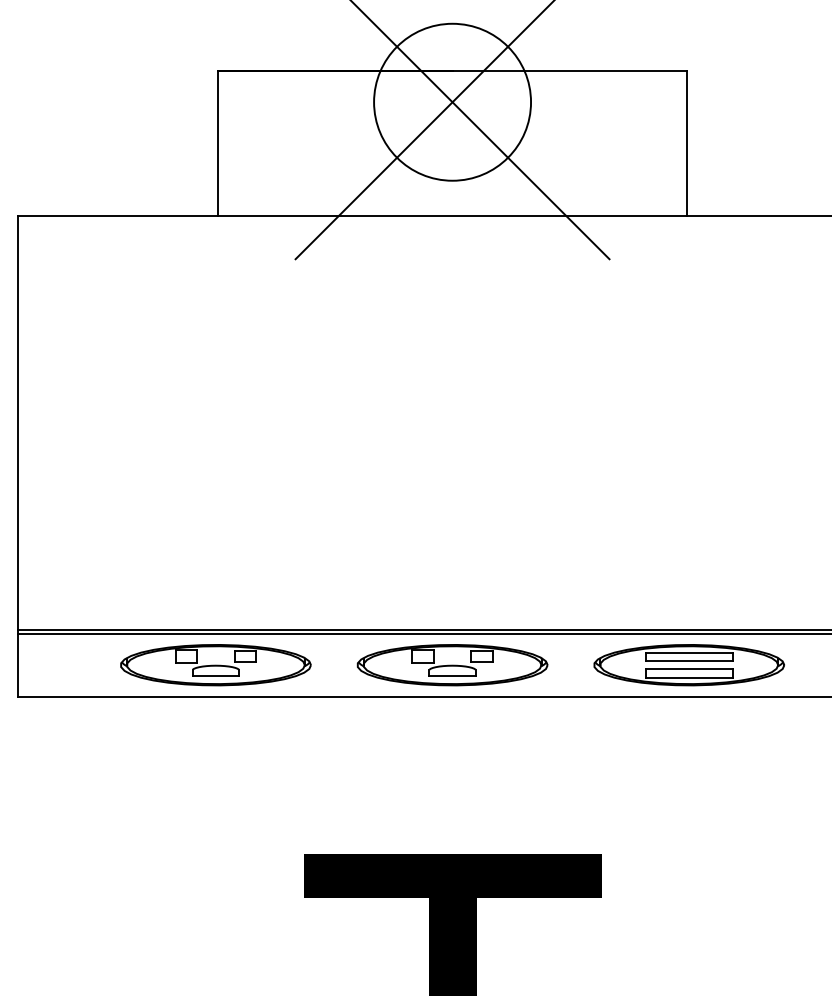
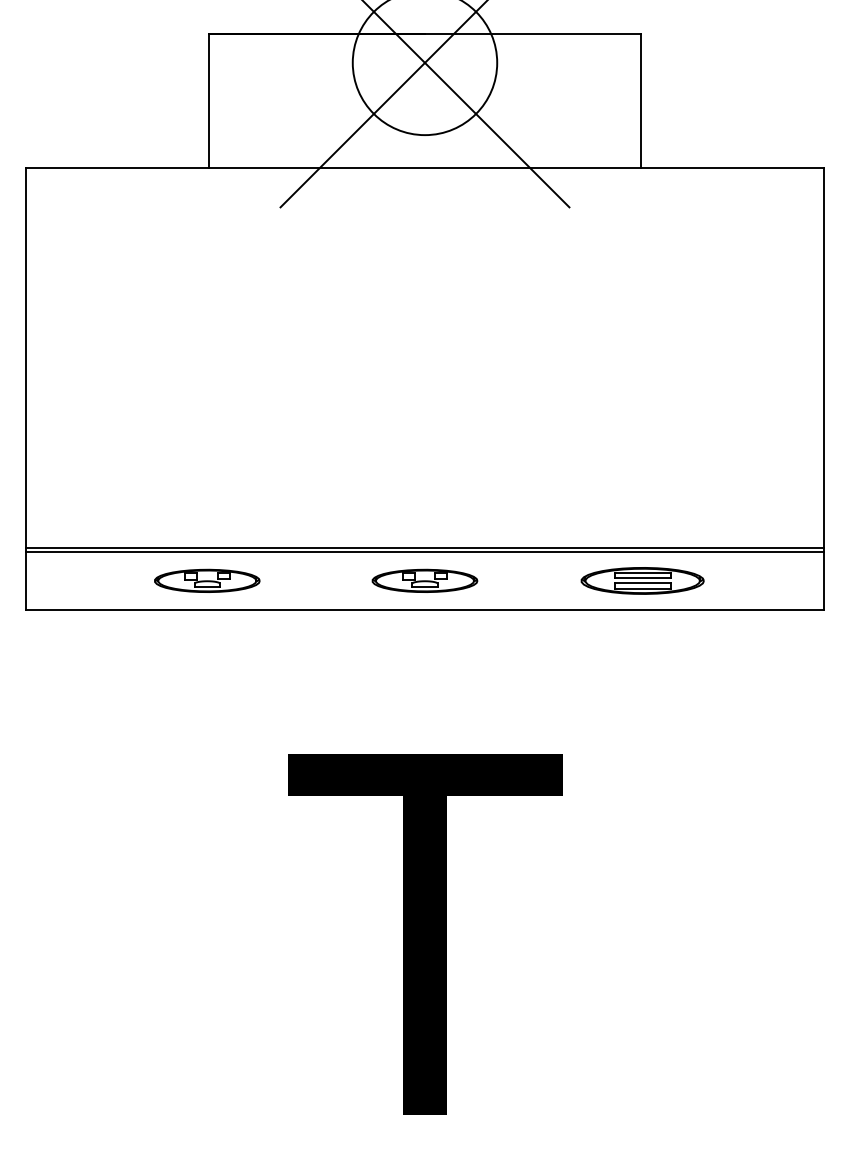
part: (216, 664) -> (207, 580), size x0.6
part: (452, 664) -> (424, 580), size x0.6
part: (688, 664) -> (642, 580), size x0.7

